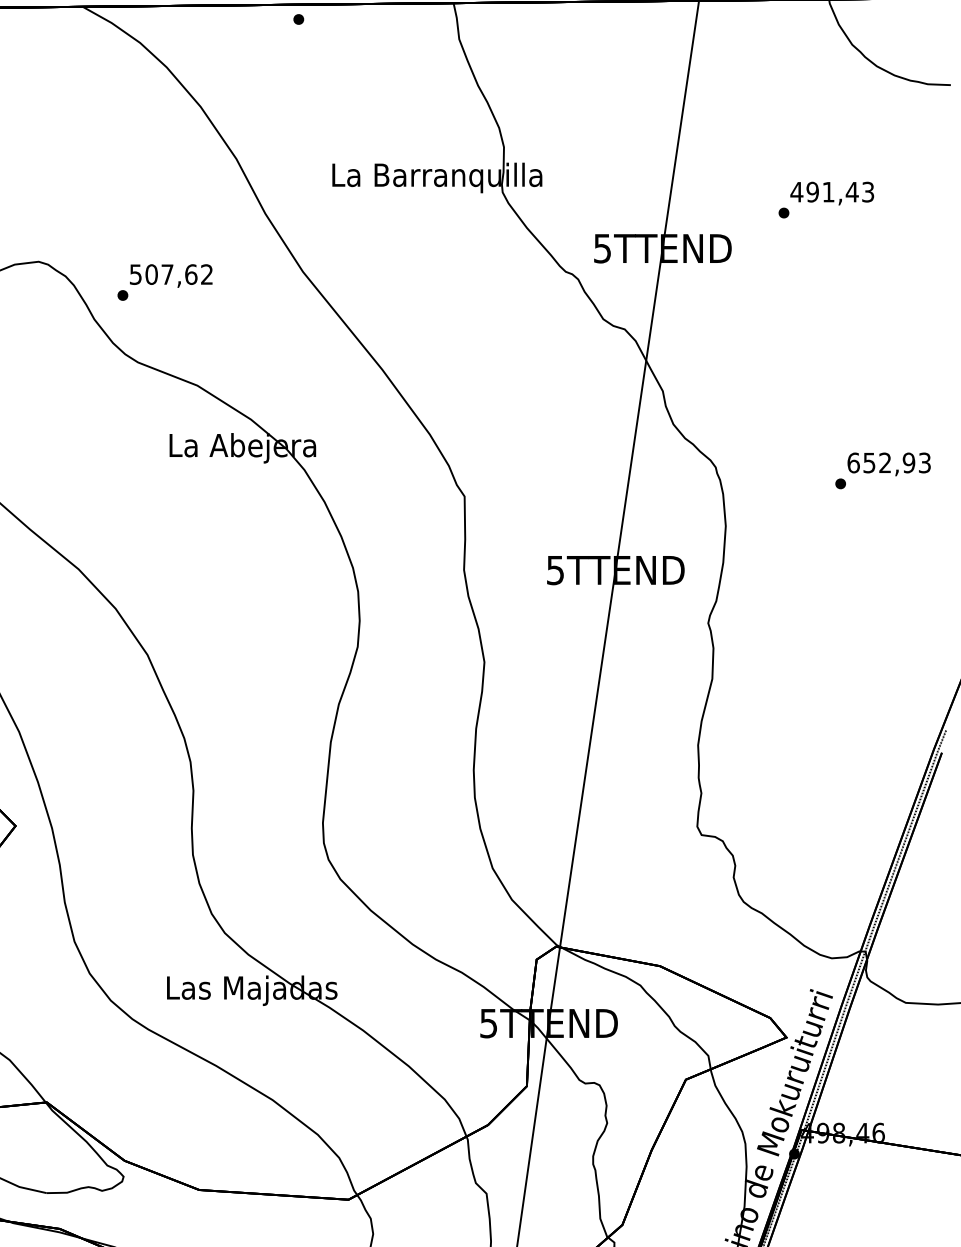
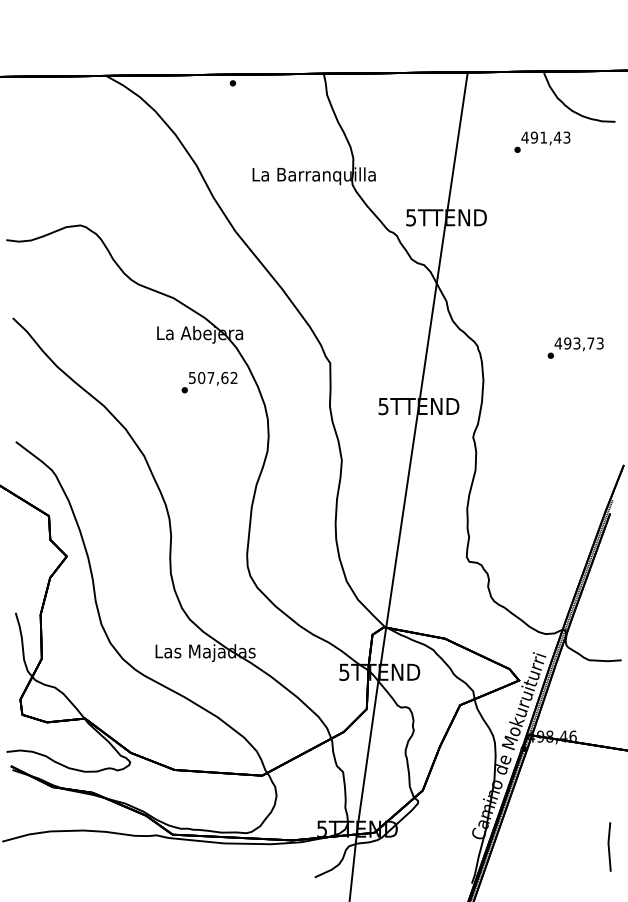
text: (826, 198) -> (542, 141), moved
text: (165, 282) -> (209, 382), moved
text: (881, 462) -> (574, 343), 652,93 -> 493,73

